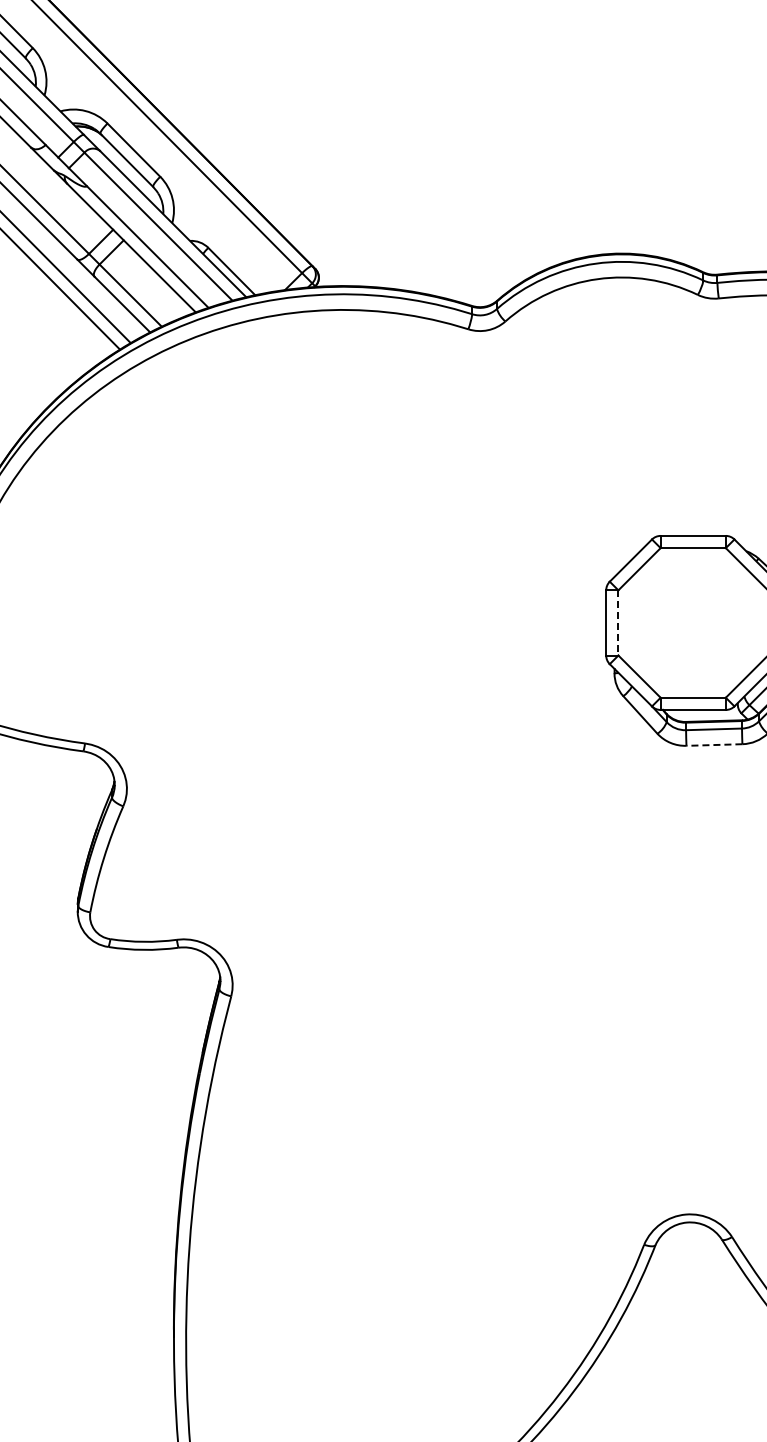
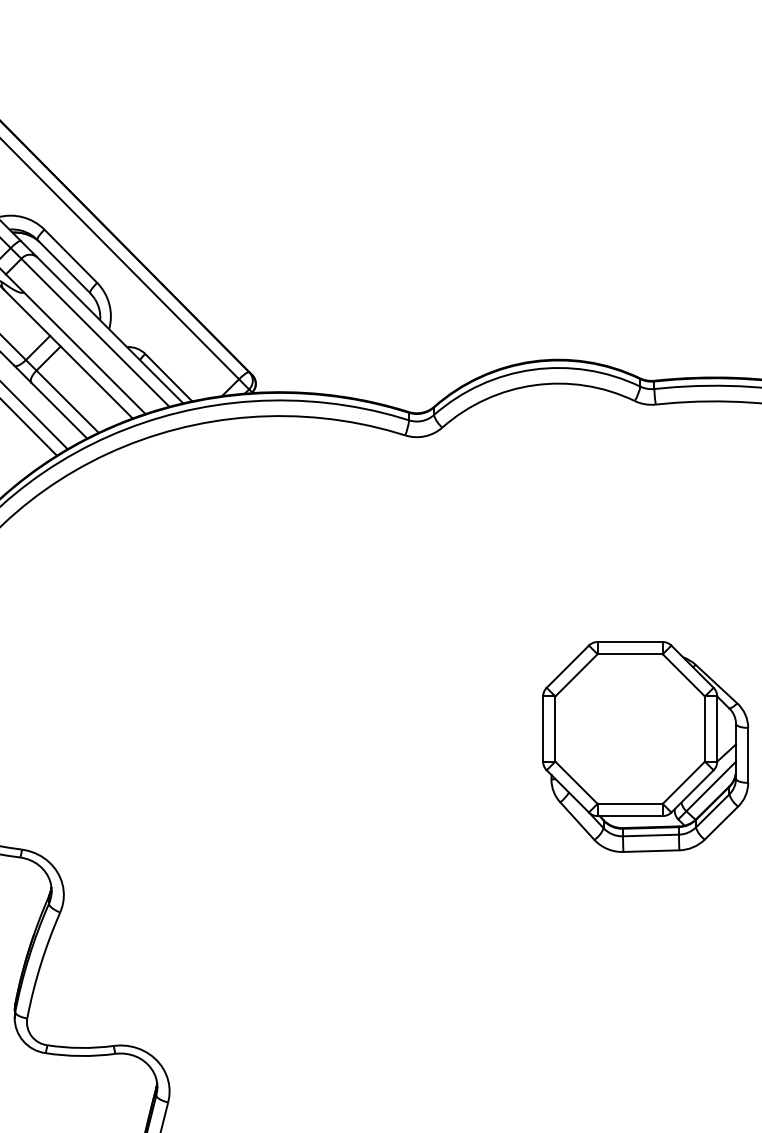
line: (618, 622) -> (555, 728), dashed -> solid
line: (714, 745) -> (651, 851), dashed -> solid

